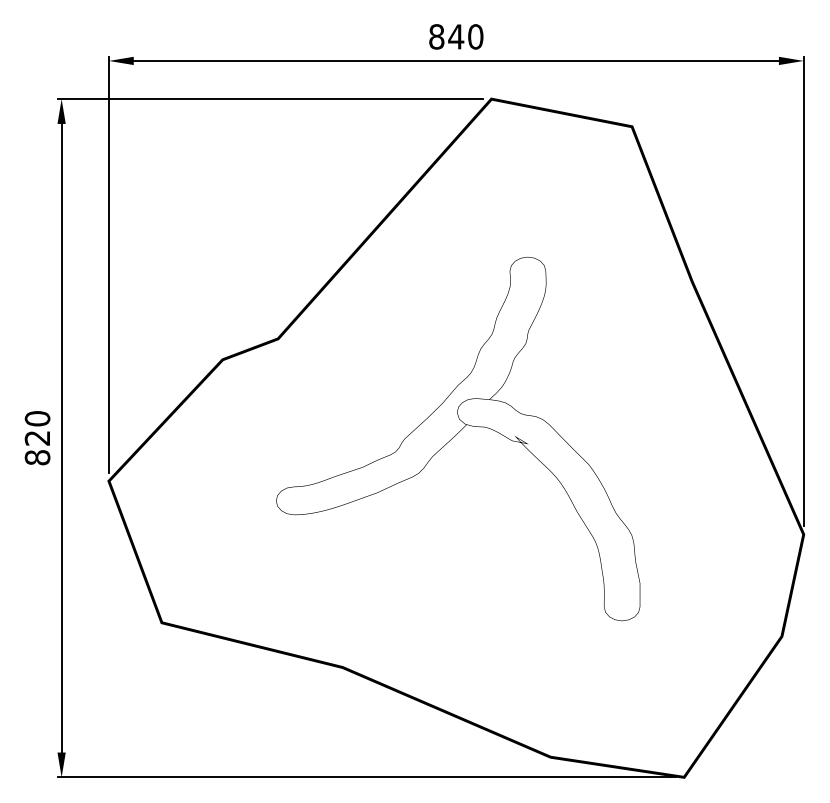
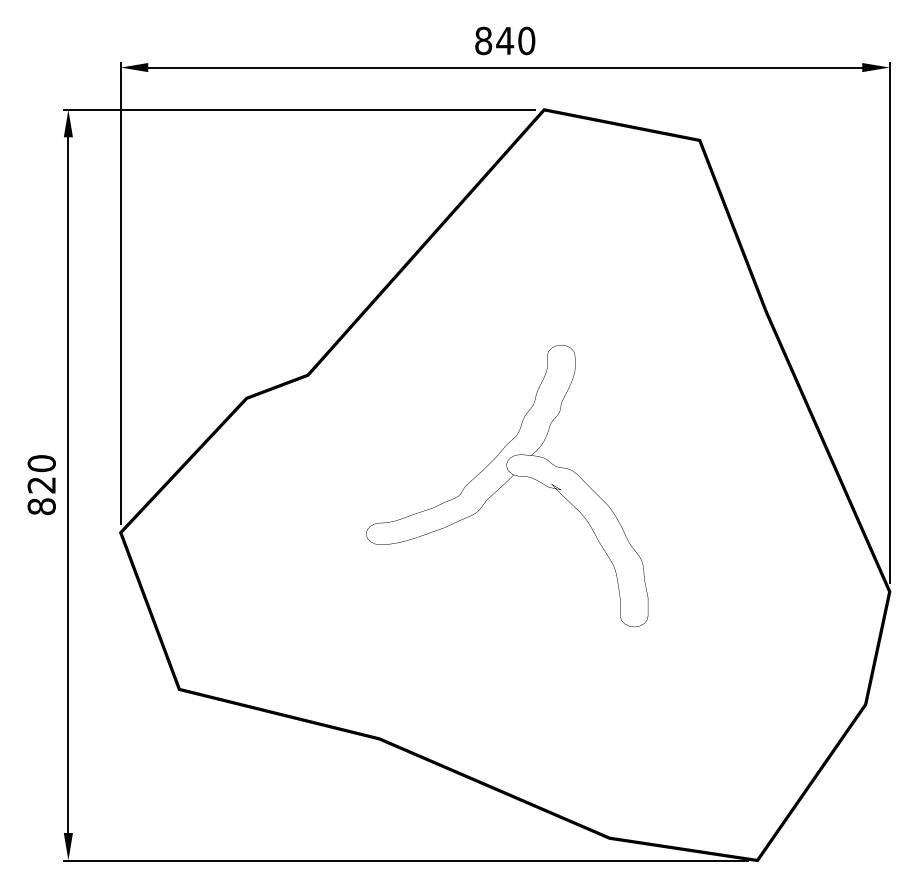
part: (457, 438) -> (506, 485), size x0.7

